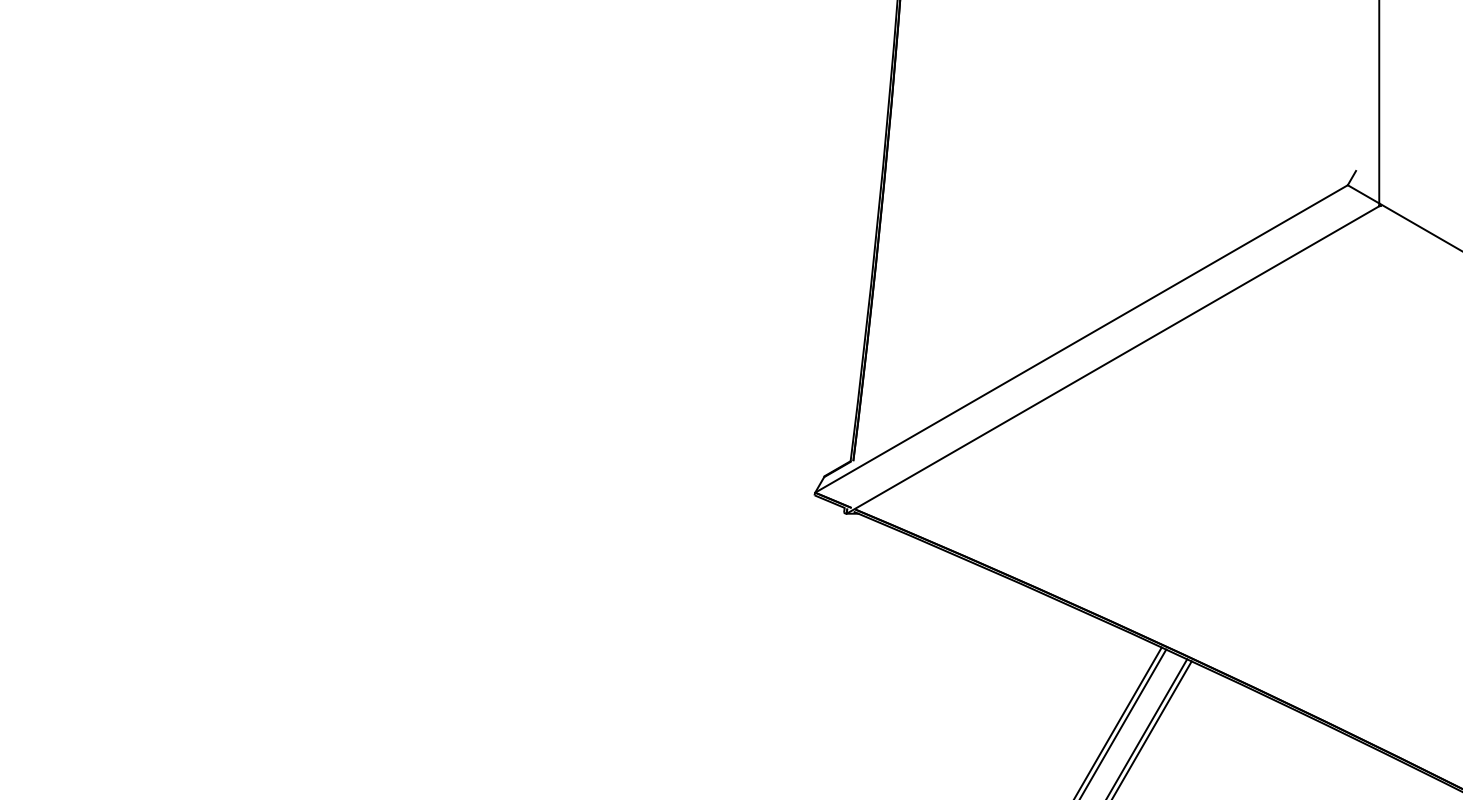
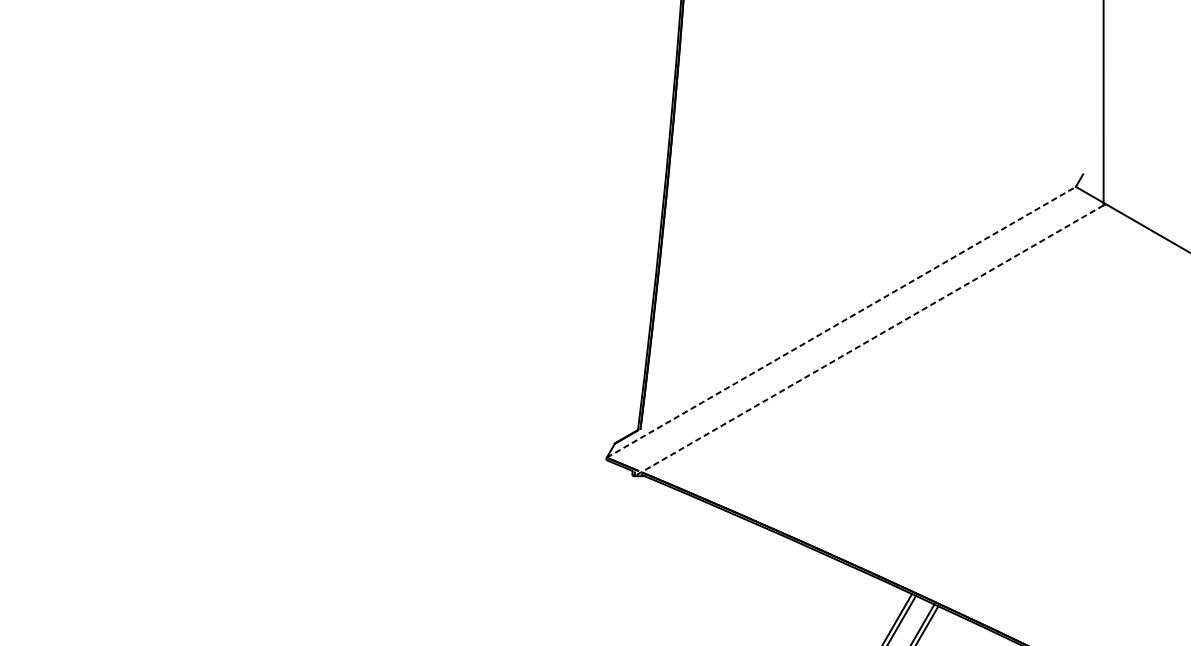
line: (1081, 338) -> (841, 321), solid -> dashed
line: (1112, 360) -> (868, 341), solid -> dashed

